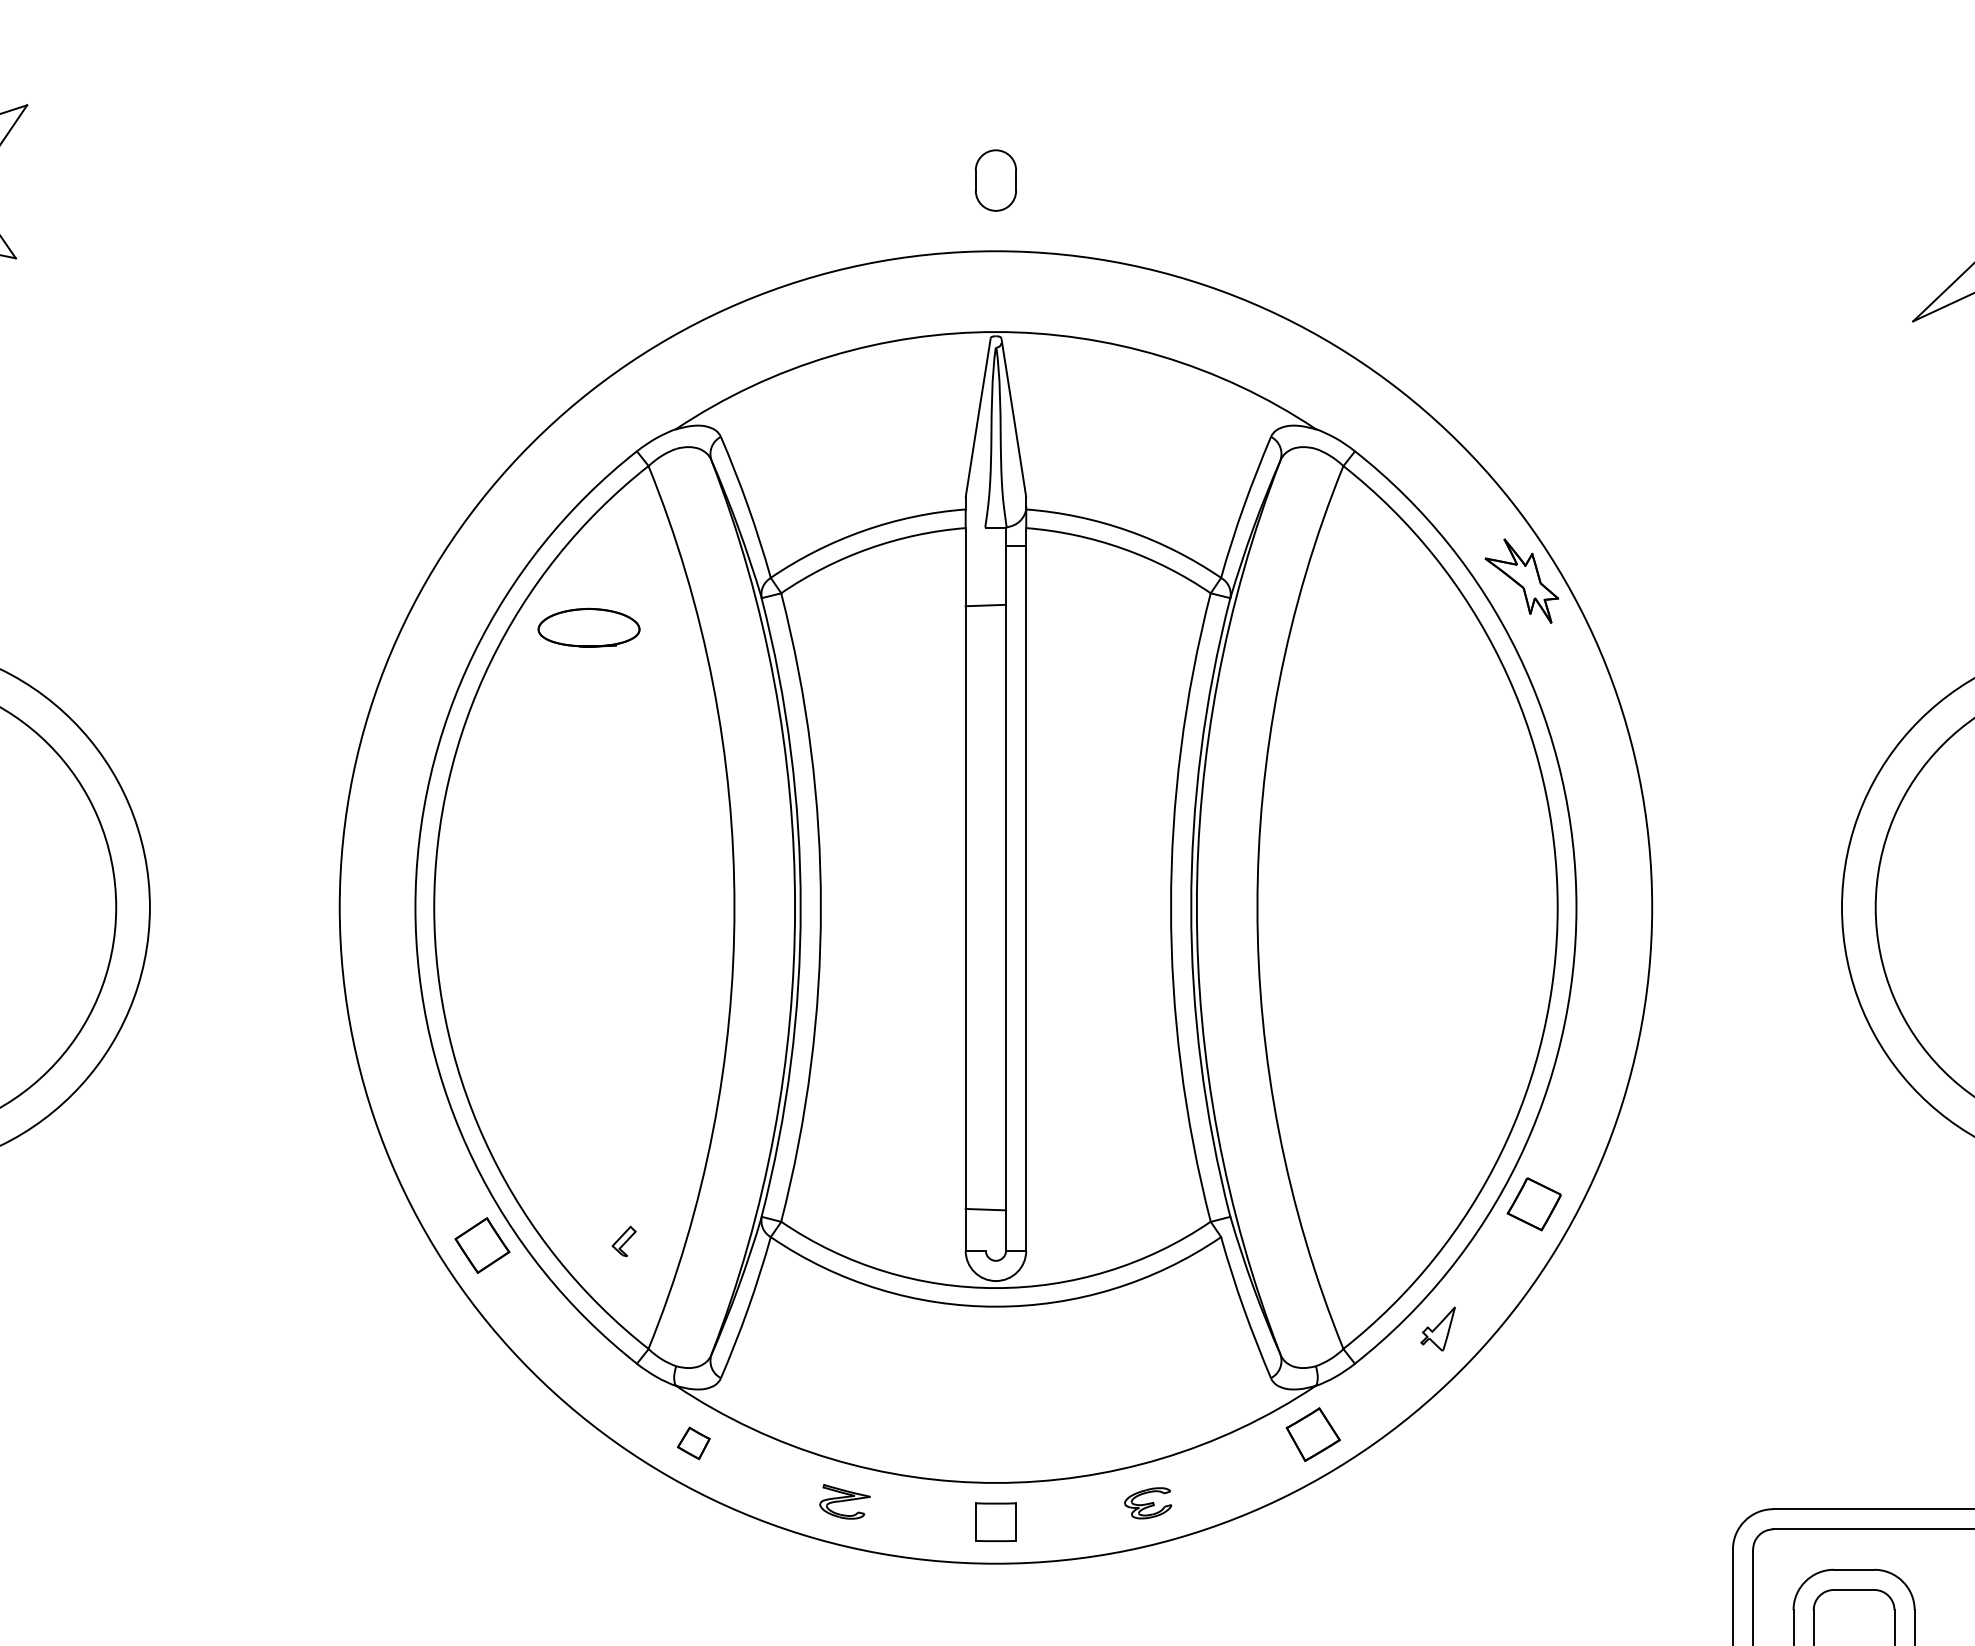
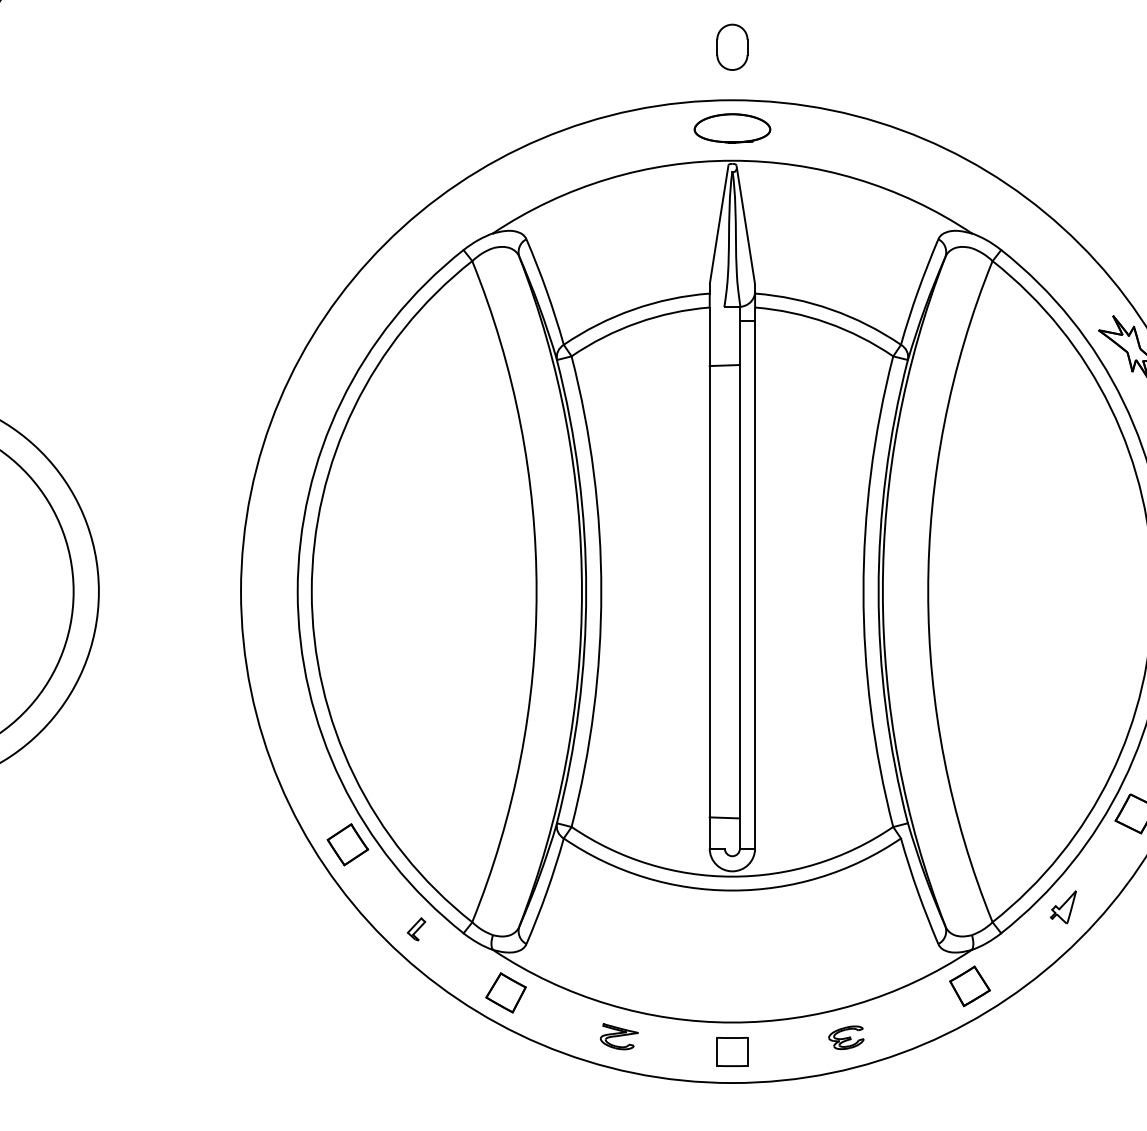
part: (588, 627) -> (732, 128), moved
part: (623, 1240) -> (416, 928), moved
part: (693, 1443) -> (505, 993), size x1.67

